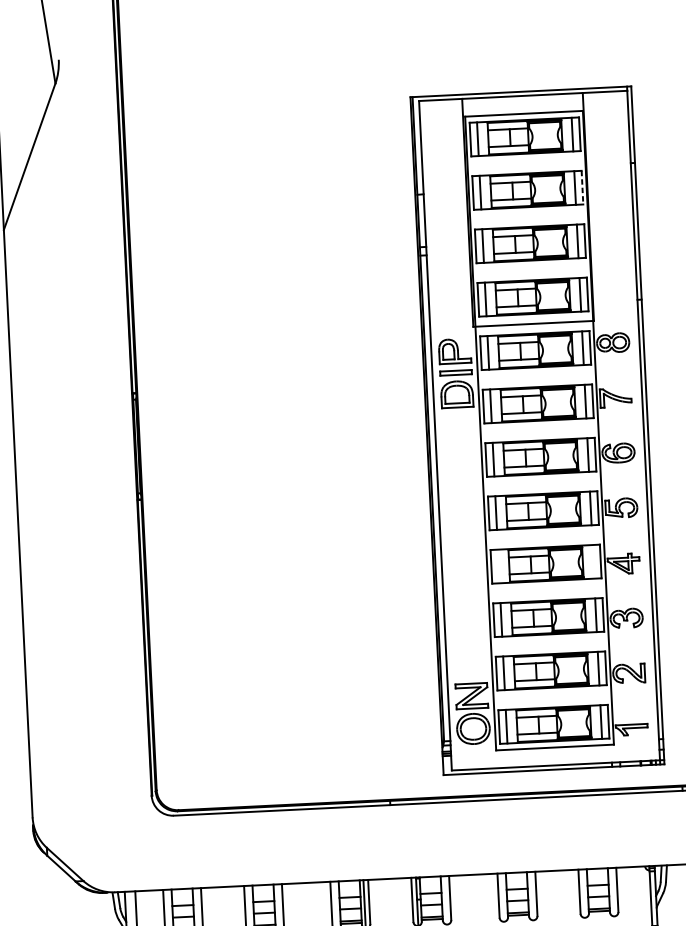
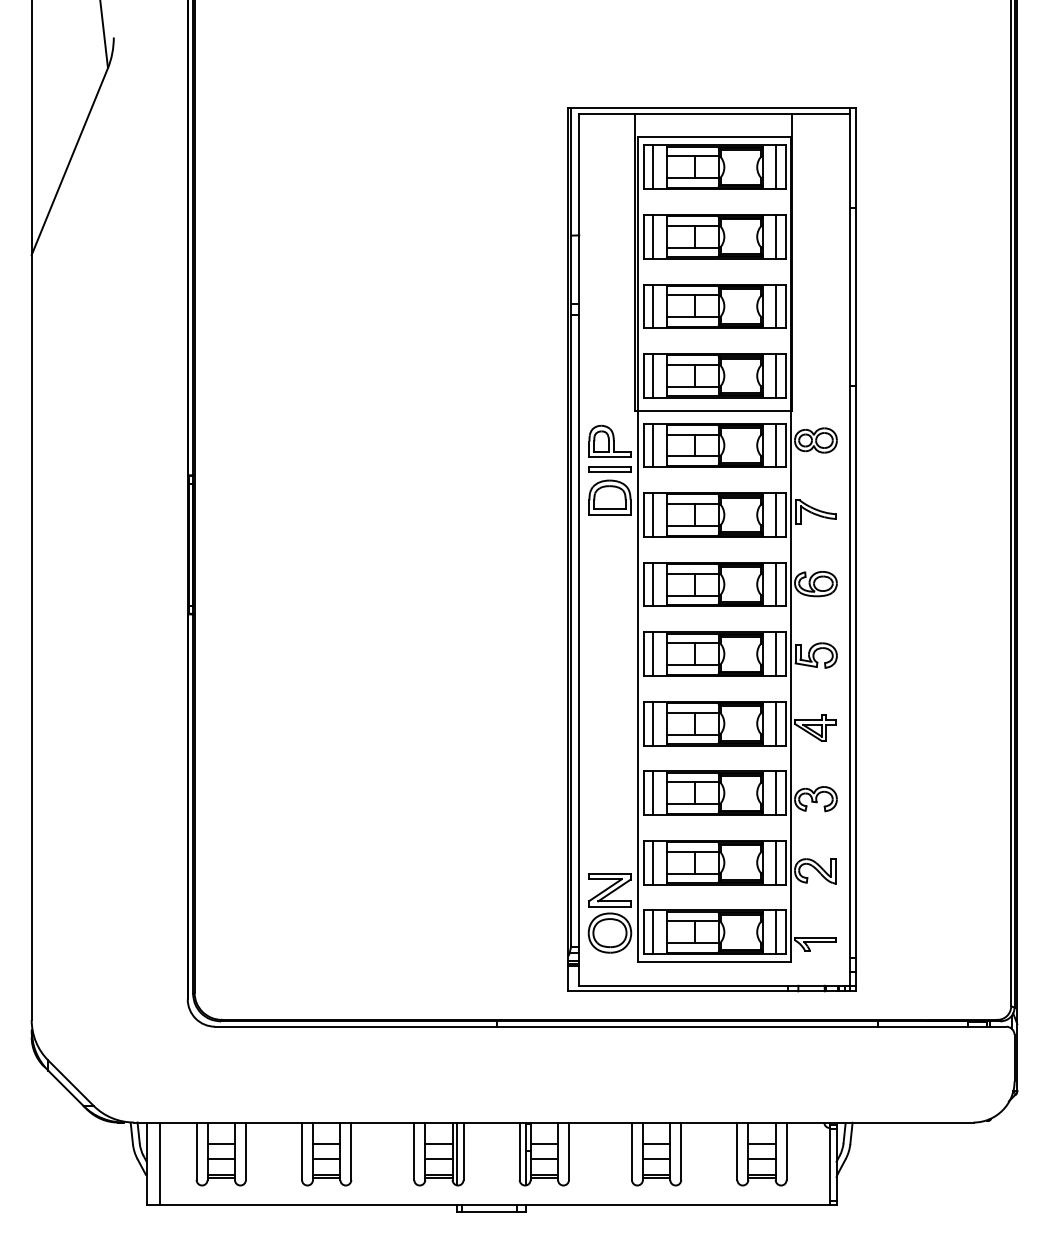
line: (582, 187) -> (785, 236), dashed -> solid
line: (593, 561) -> (776, 723), added
line: (499, 566) -> (653, 723), added

